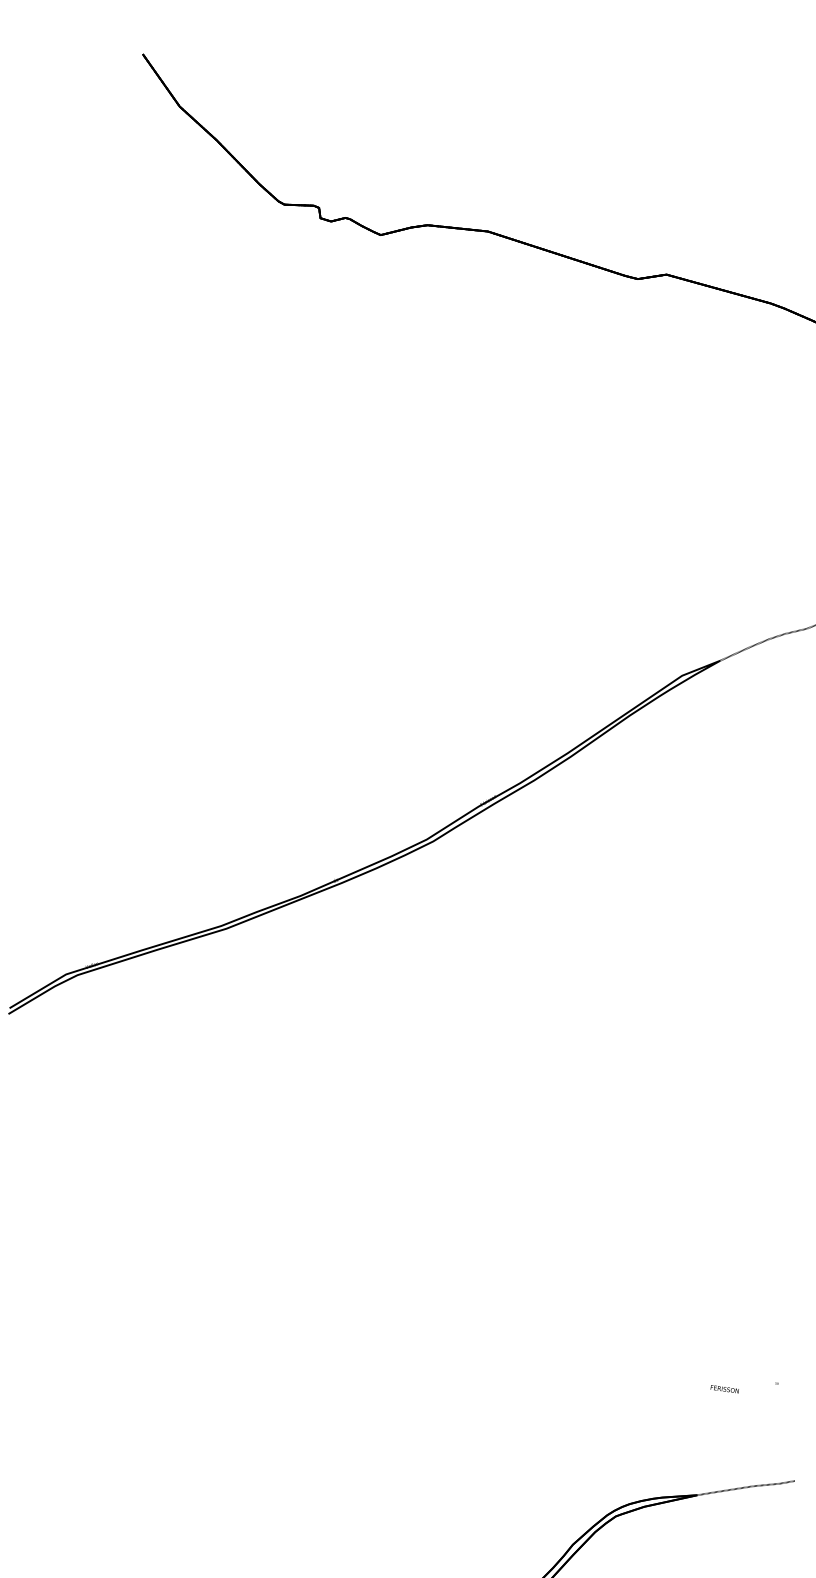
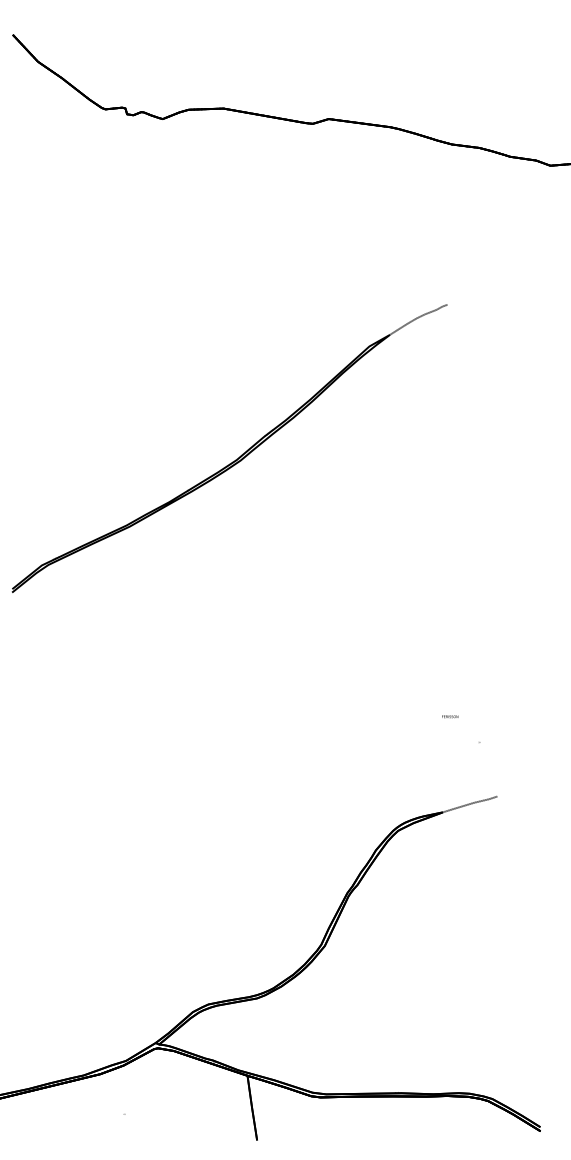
text: (725, 1388) -> (450, 716), moved

